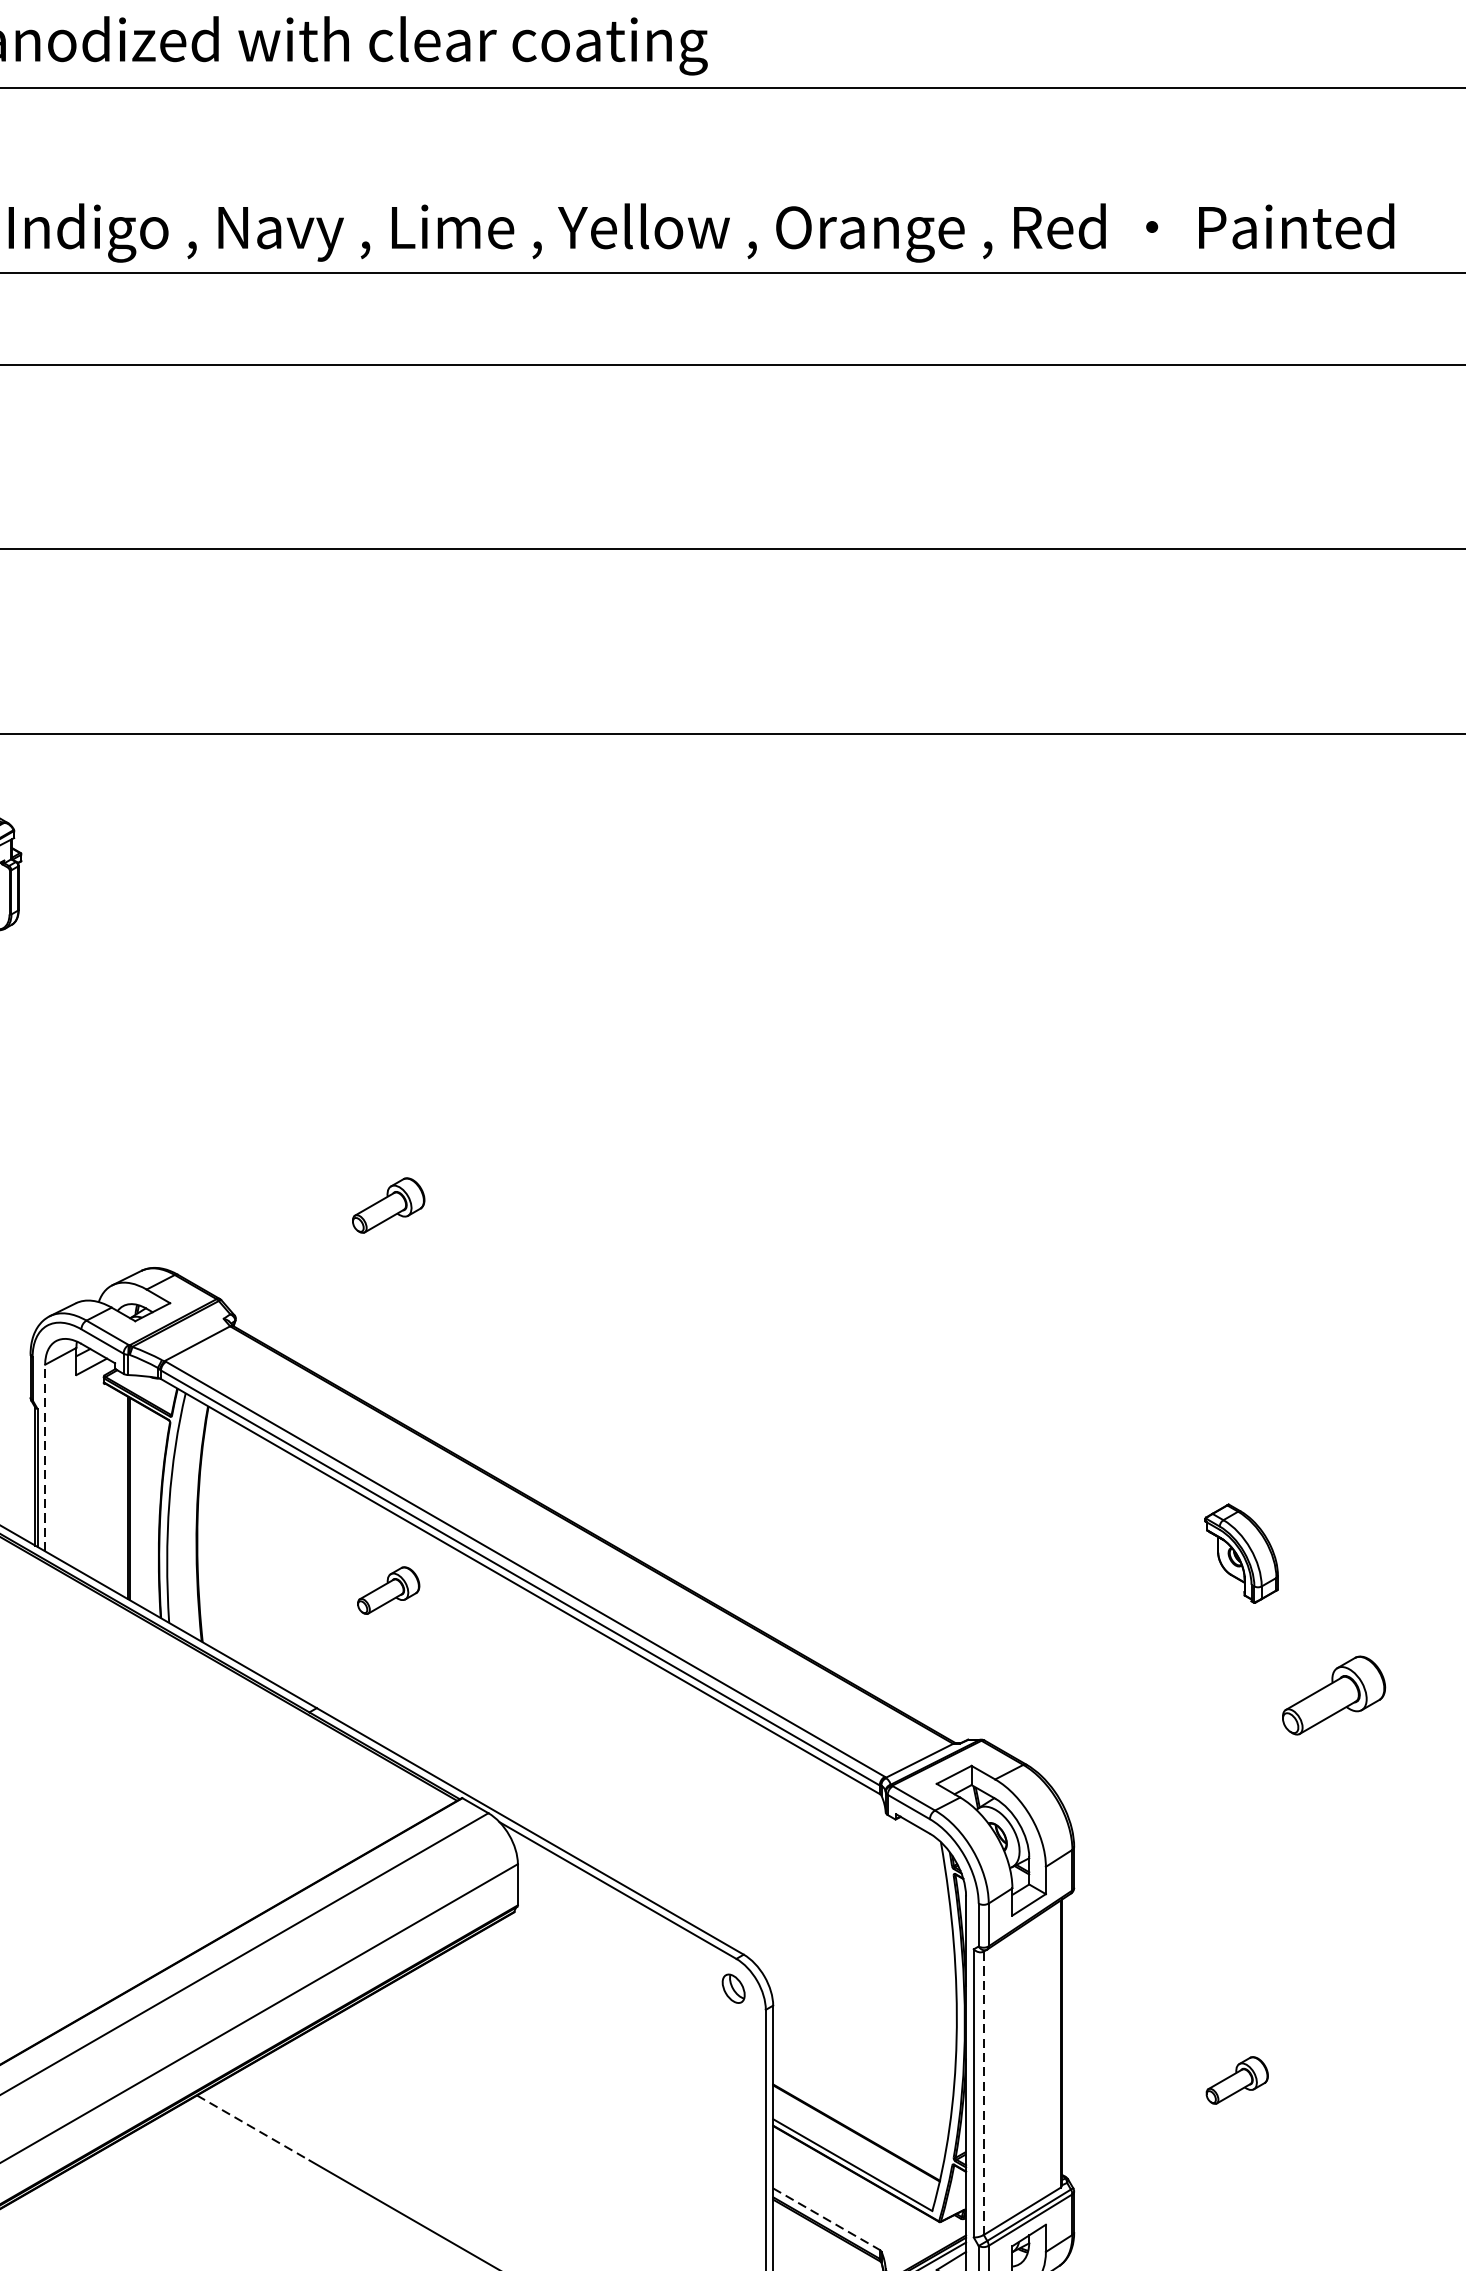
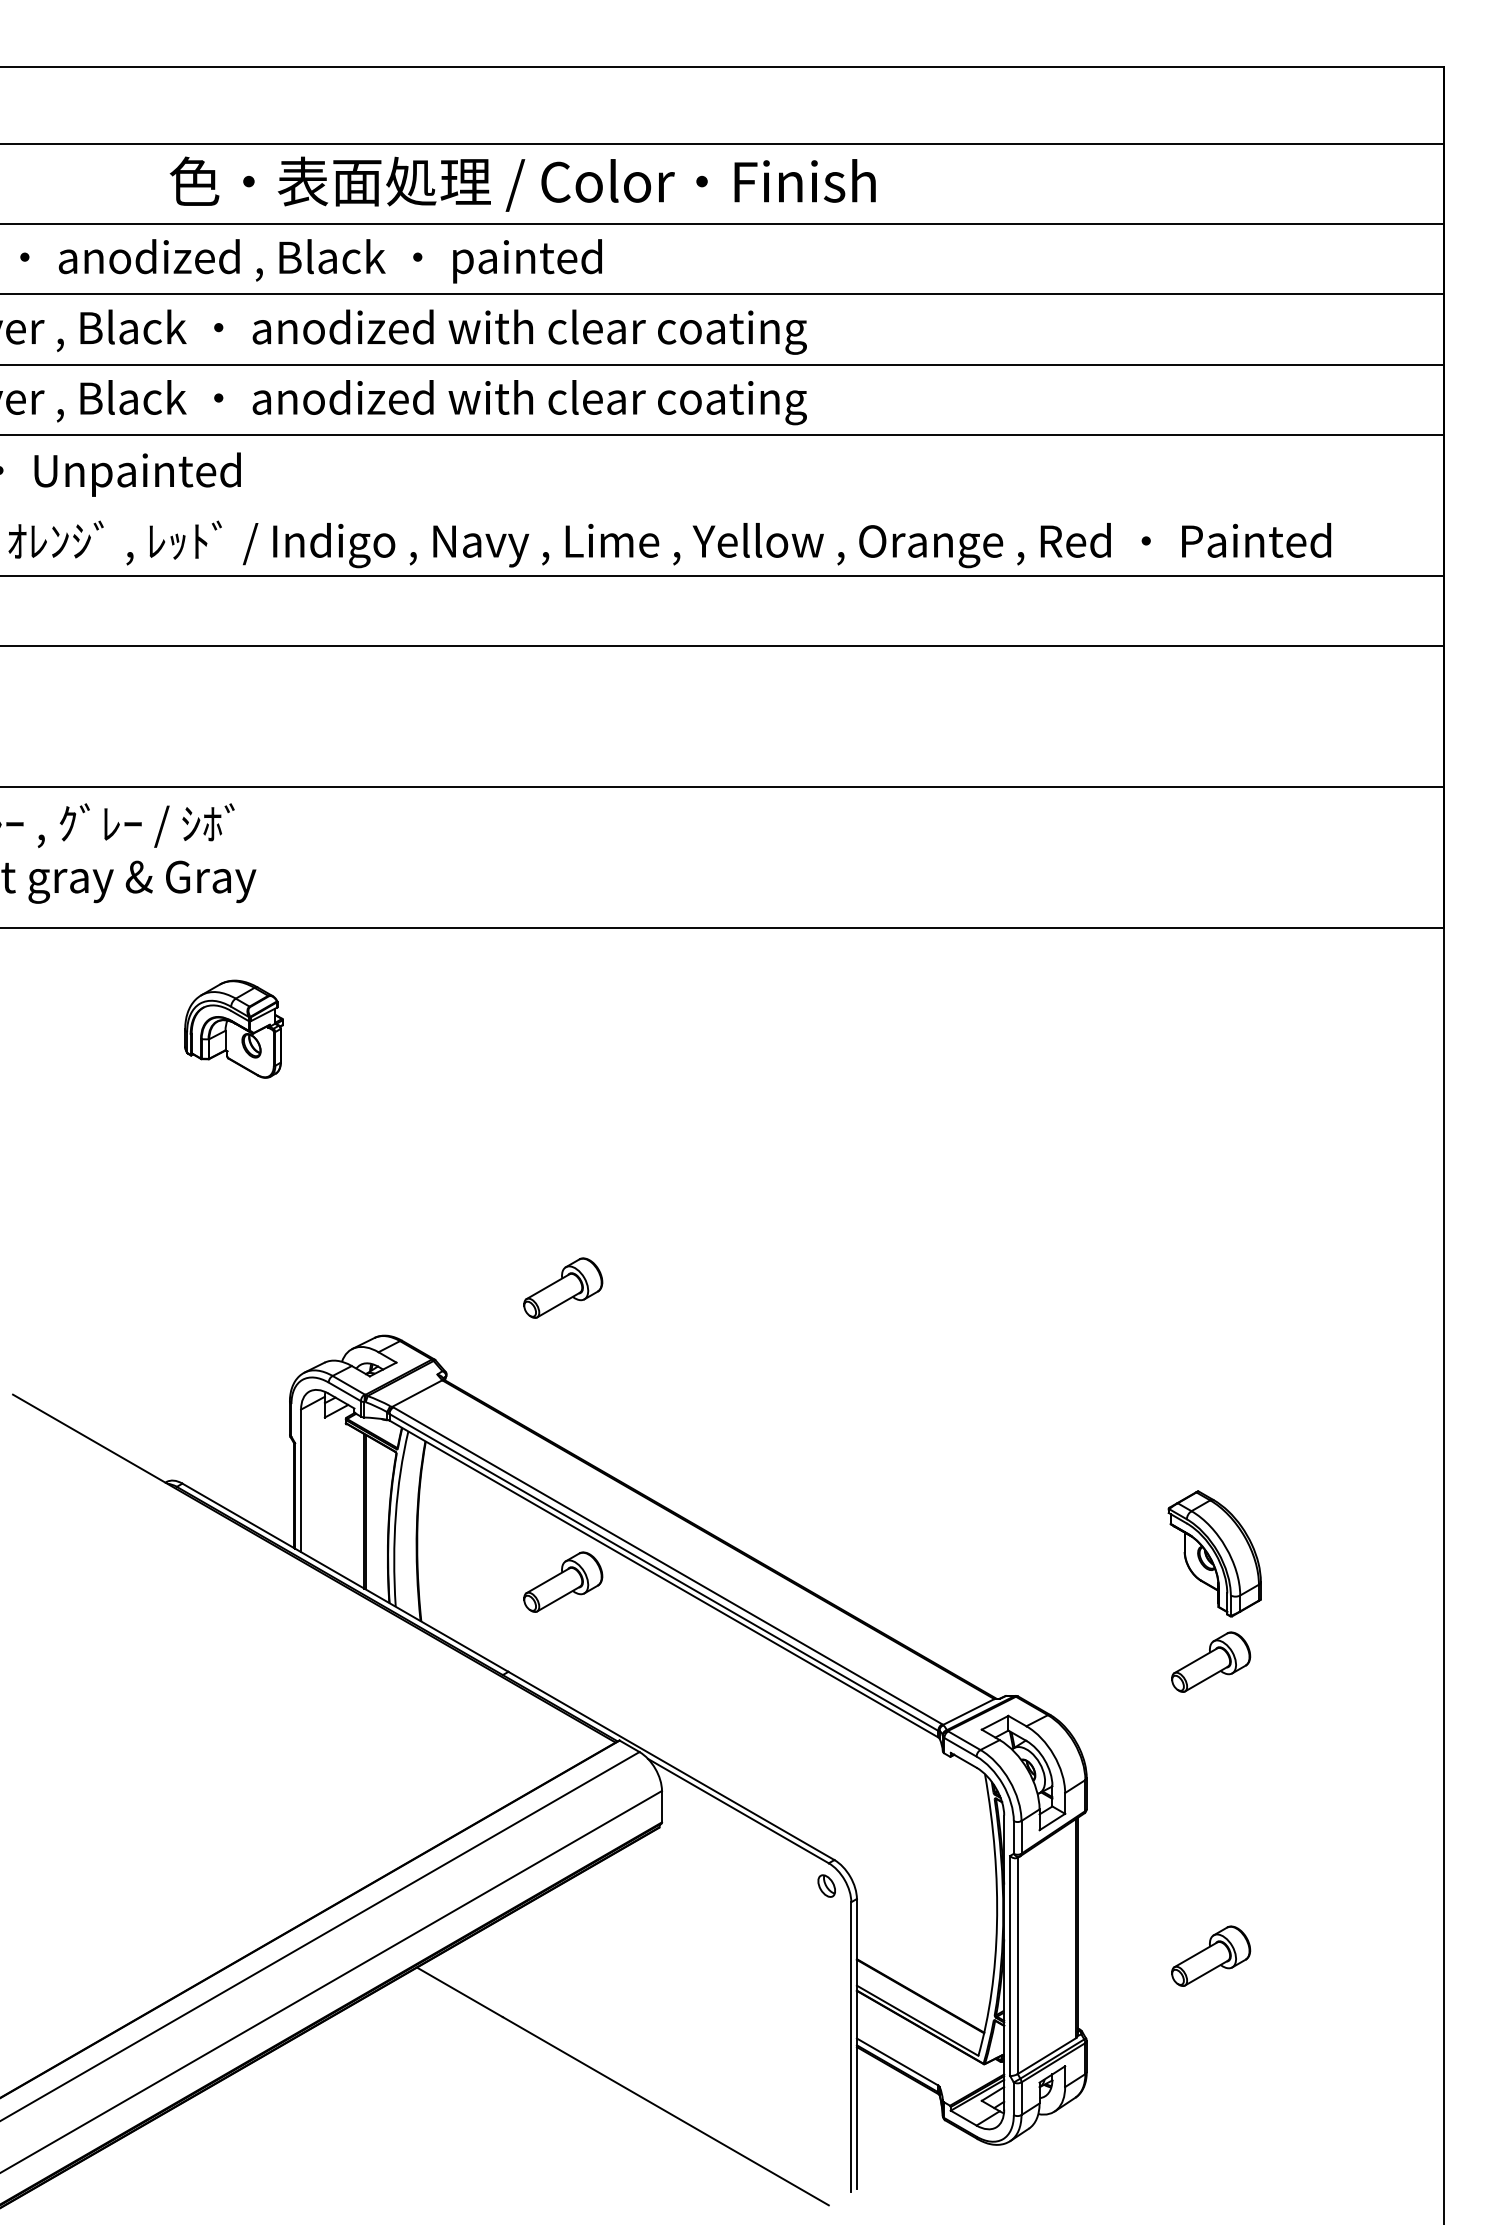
part: (388, 1204) -> (563, 1287), size x1.43
line: (45, 1457) -> (301, 1480), dashed -> solid
part: (1241, 1553) -> (1214, 1553), size x1.67
part: (388, 1589) -> (563, 1581), size x1.67
part: (1334, 1694) -> (1211, 1661), moved
part: (1237, 2079) -> (1211, 1955), size x1.67
line: (983, 2092) -> (1017, 1965), dashed -> solid
line: (252, 2128) -> (459, 1992), dashed -> solid
line: (826, 2219) -> (897, 2062), dashed -> solid

